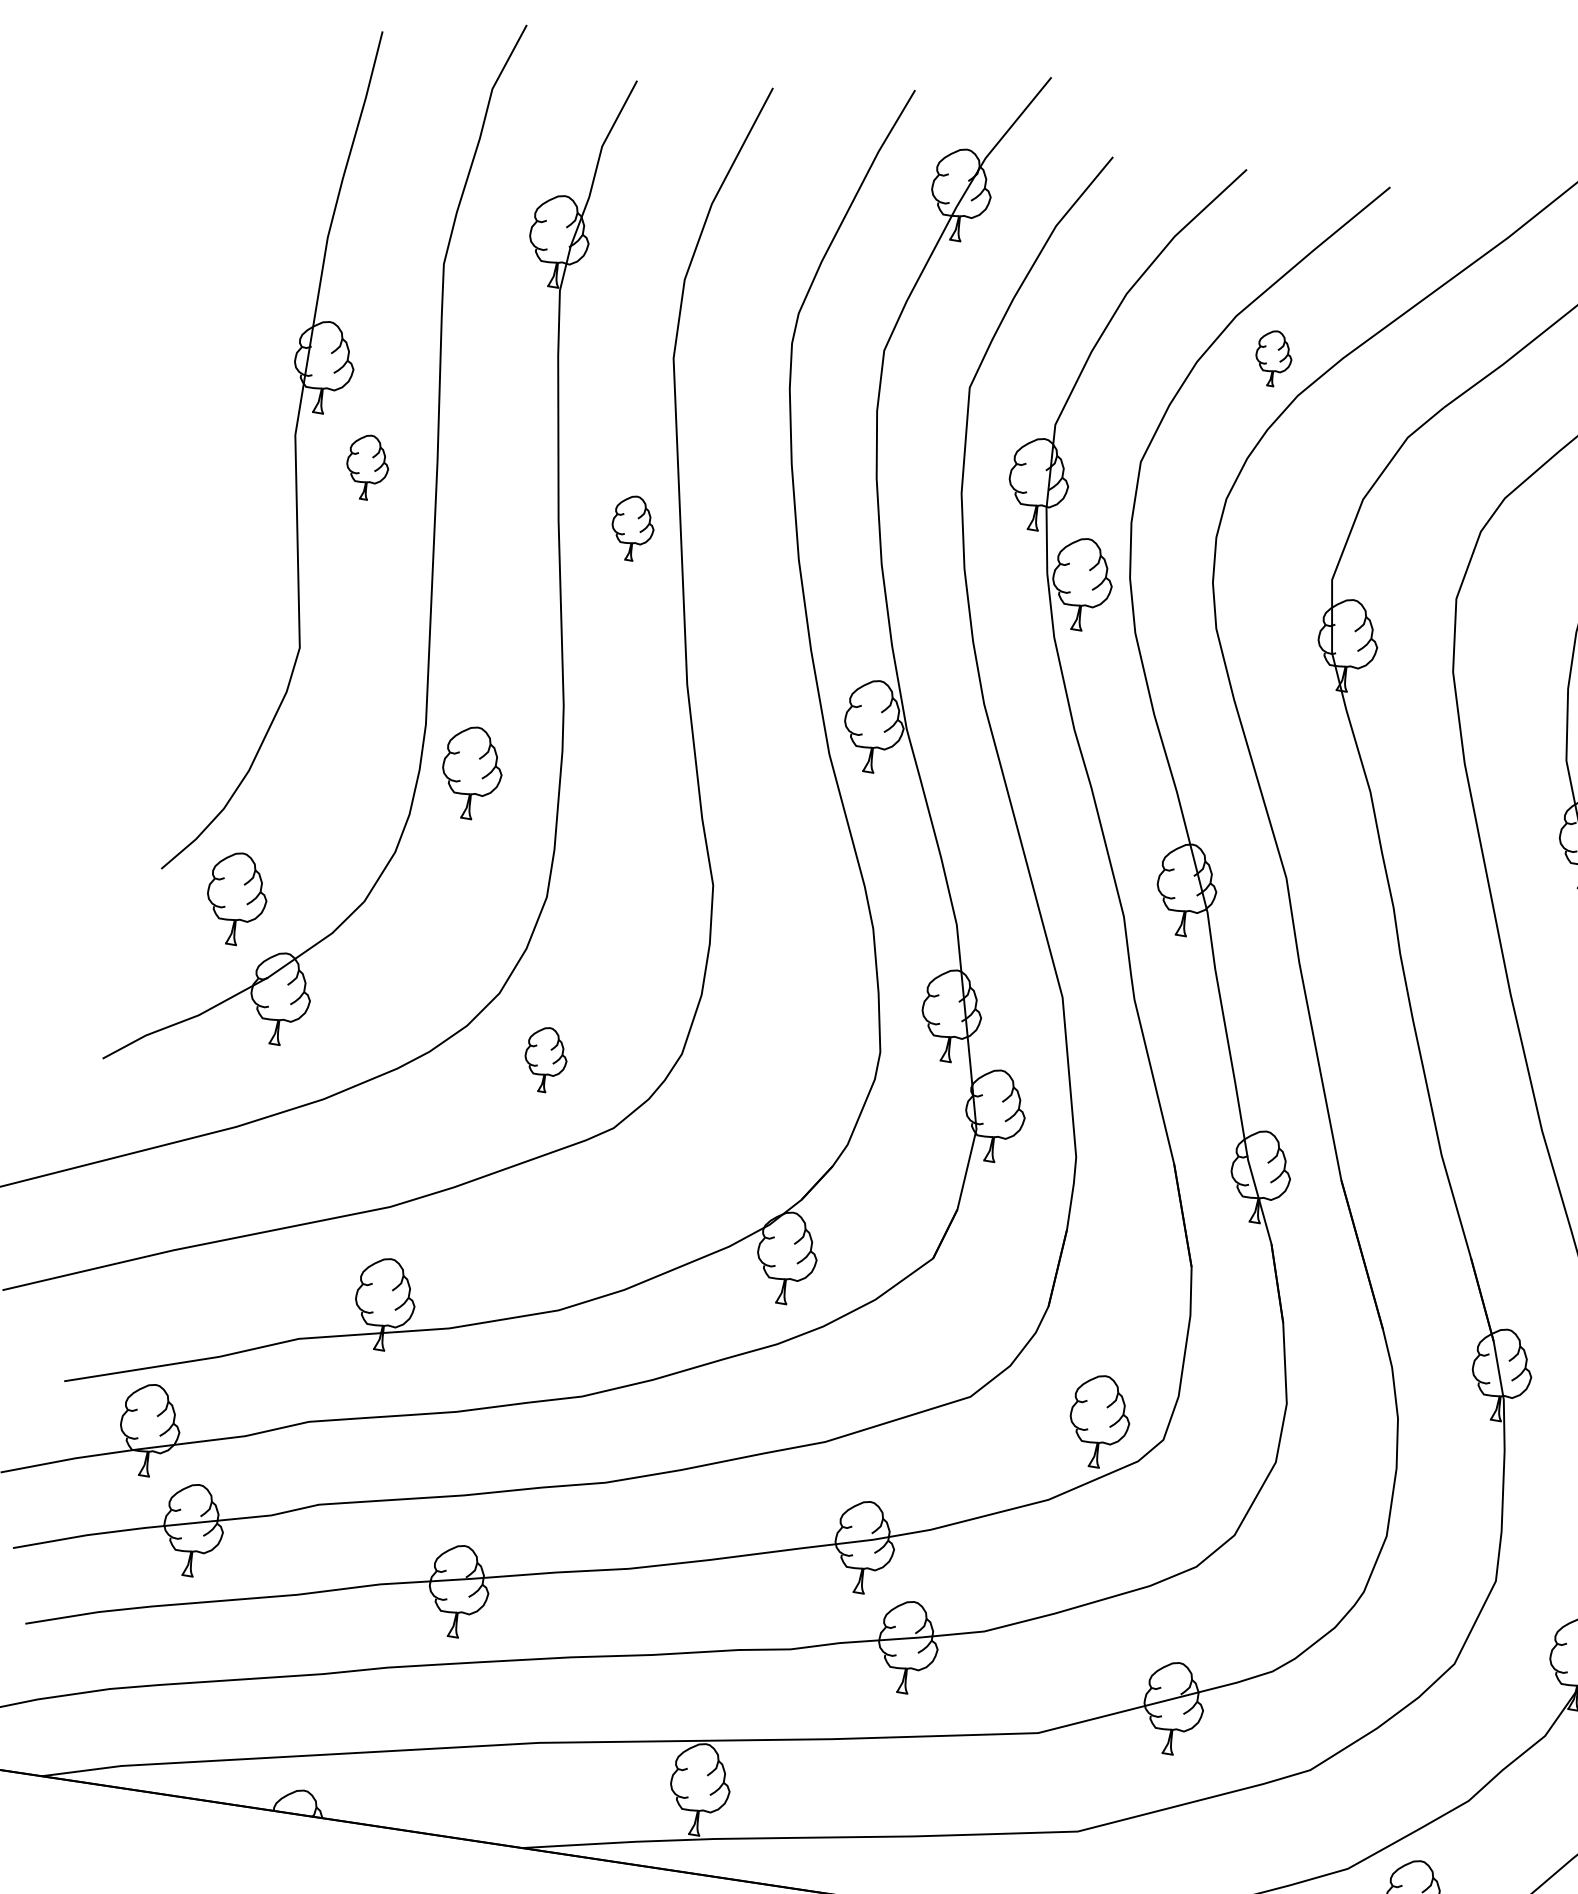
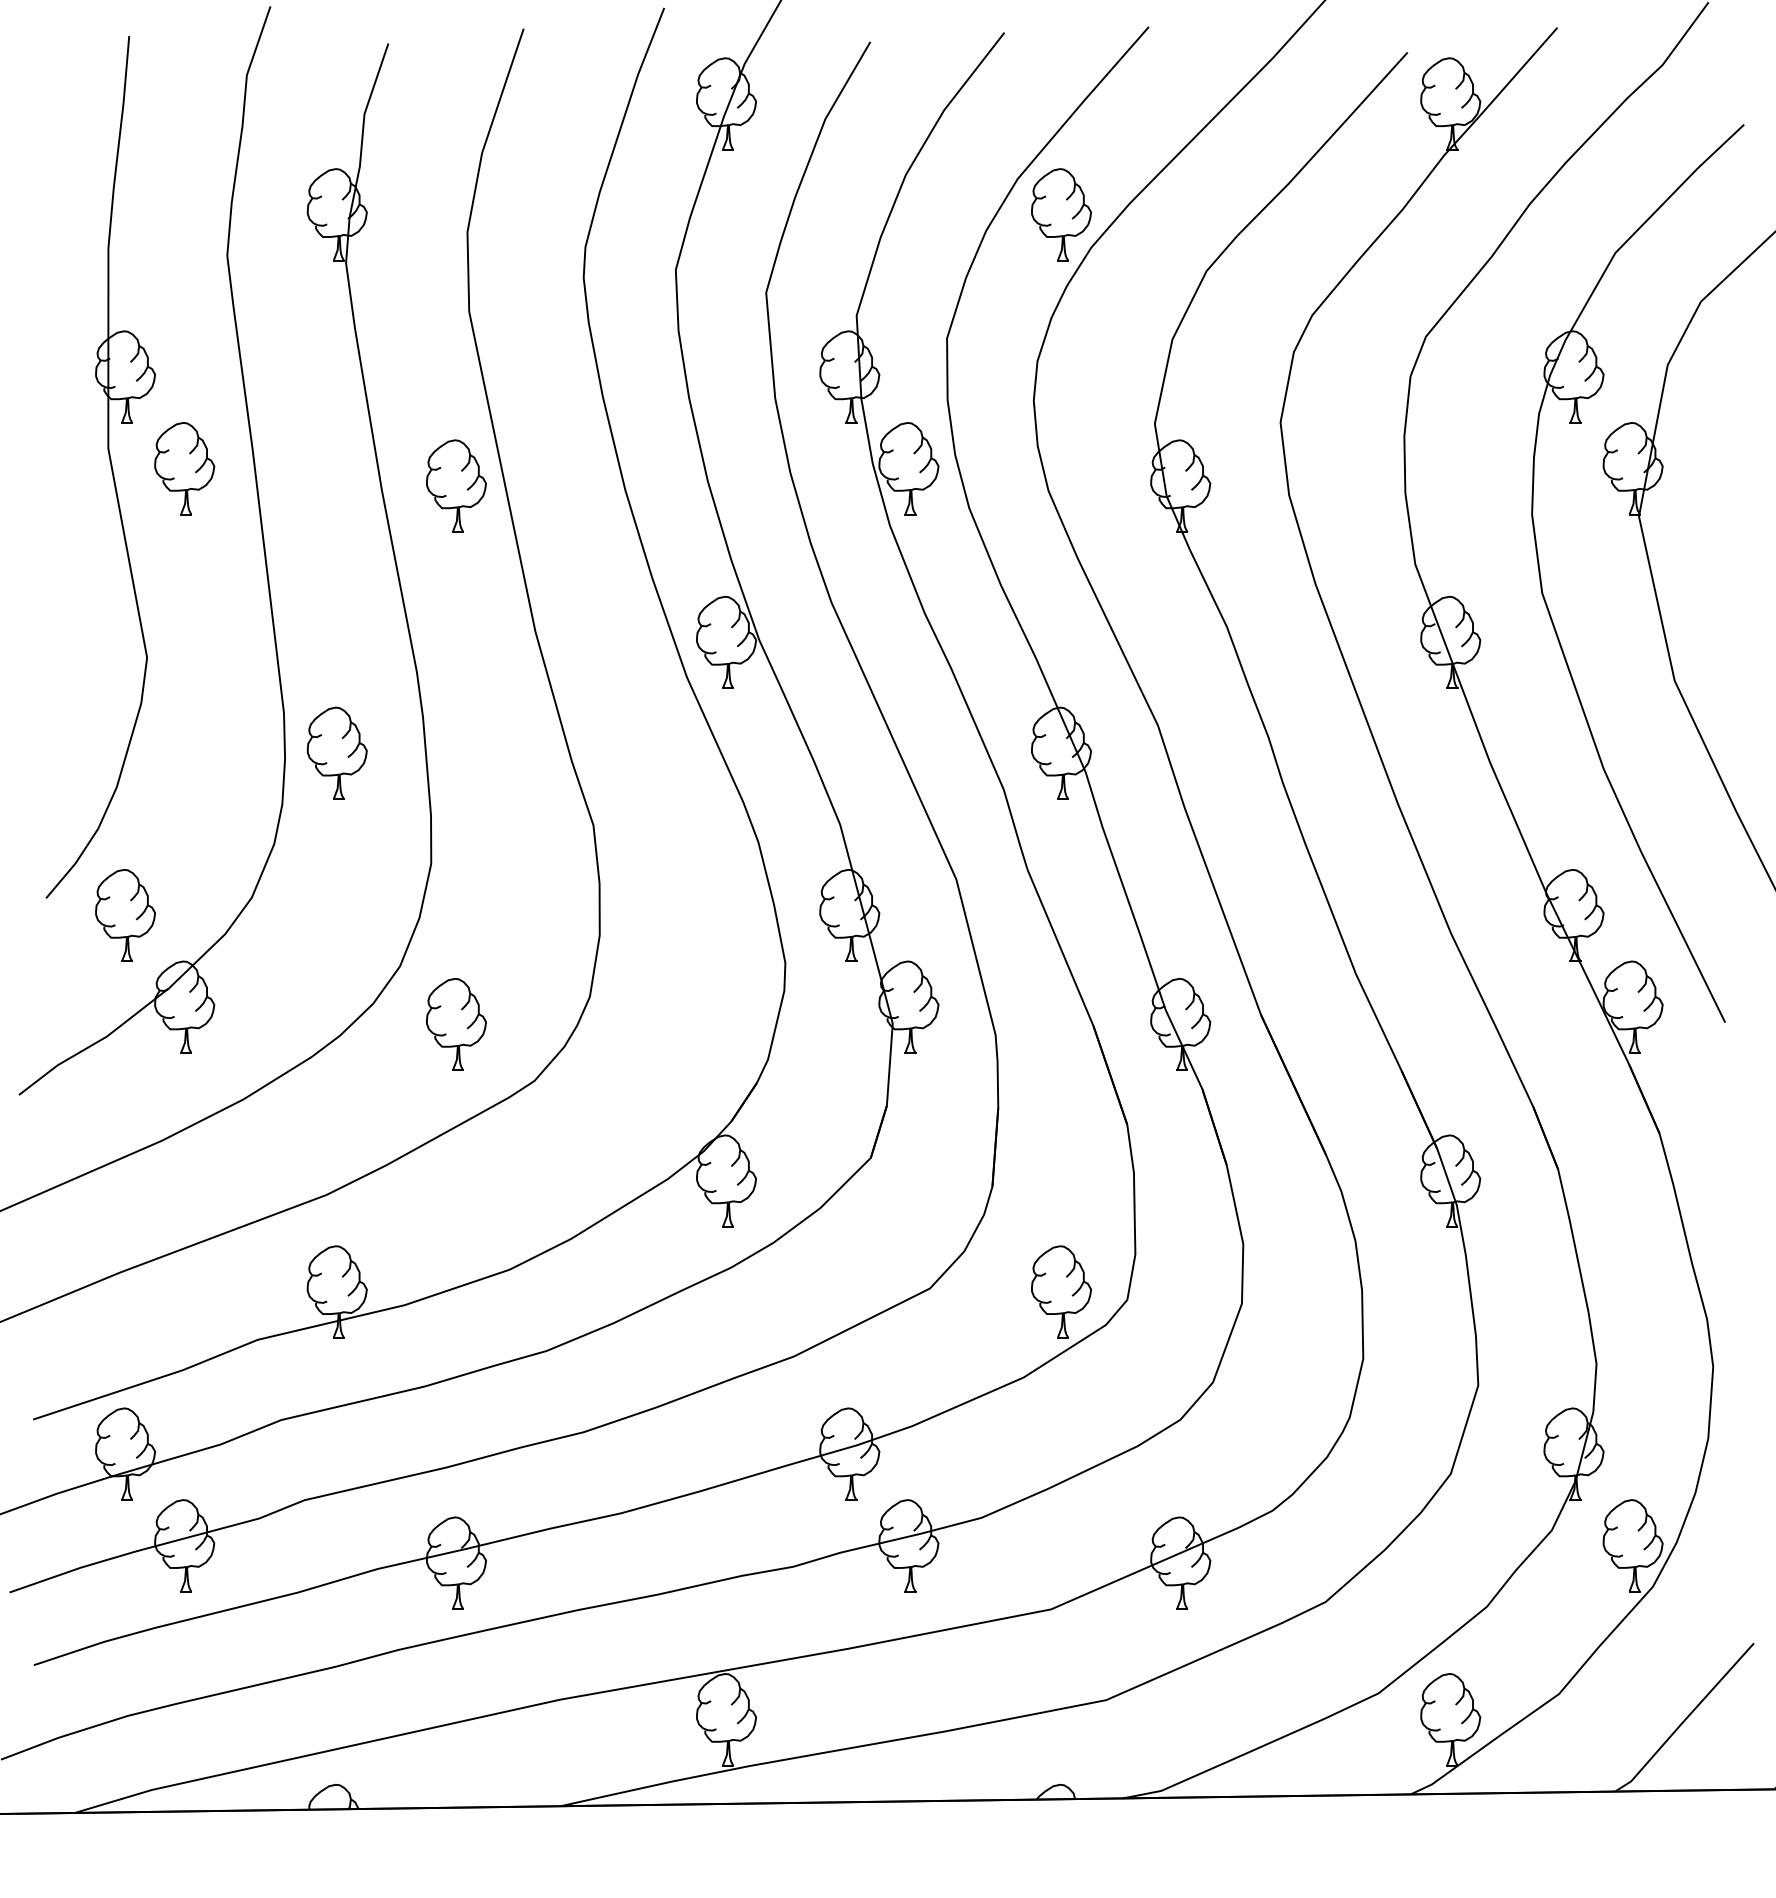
part: (1273, 358) -> (1061, 214), size x1.67
part: (367, 467) -> (184, 468), size x1.43
part: (632, 527) -> (456, 485), size x1.43
part: (545, 1059) -> (456, 1024), size x1.43

